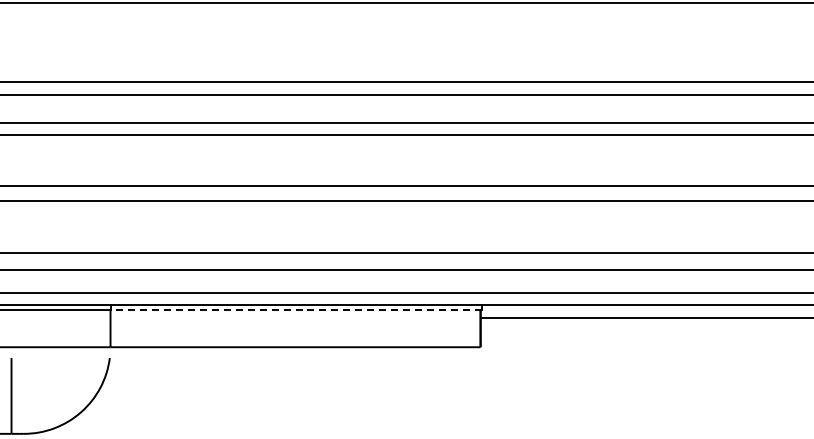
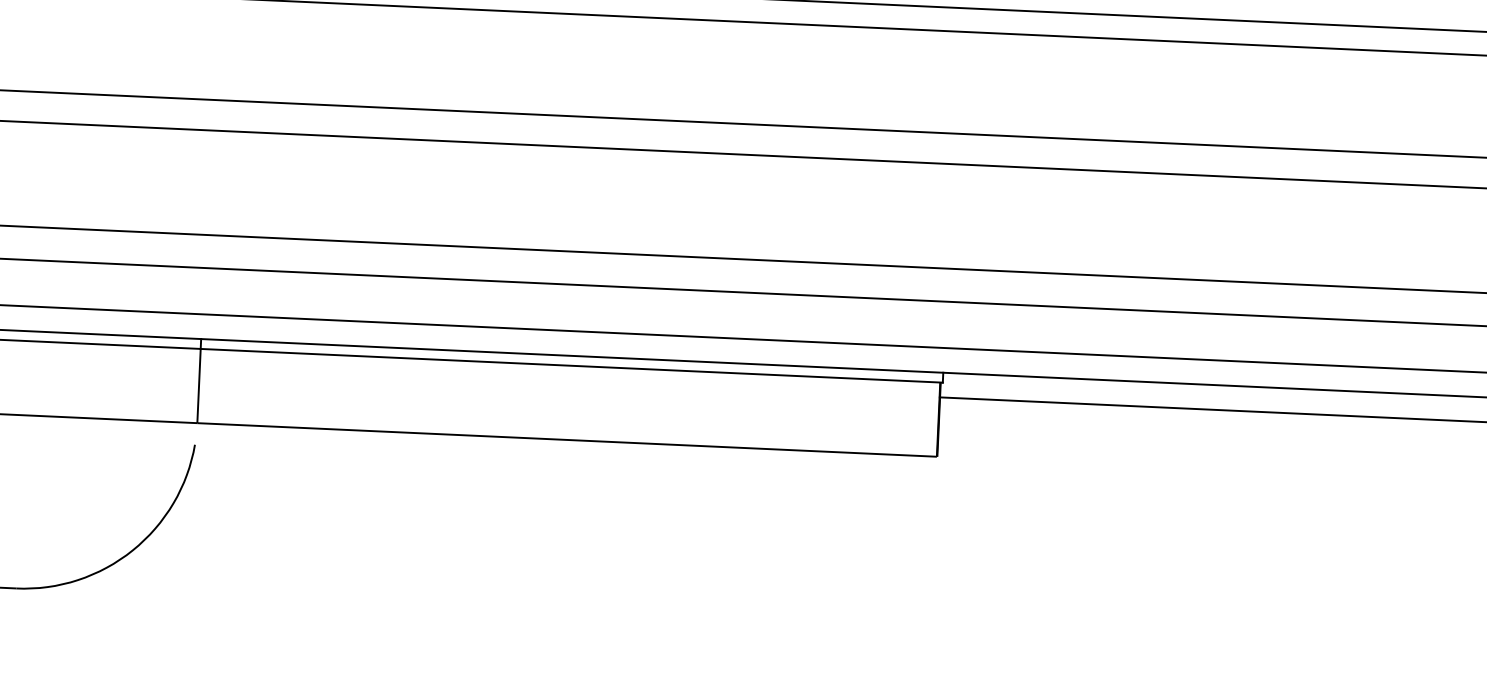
line: (296, 310) -> (572, 366), dashed -> solid

